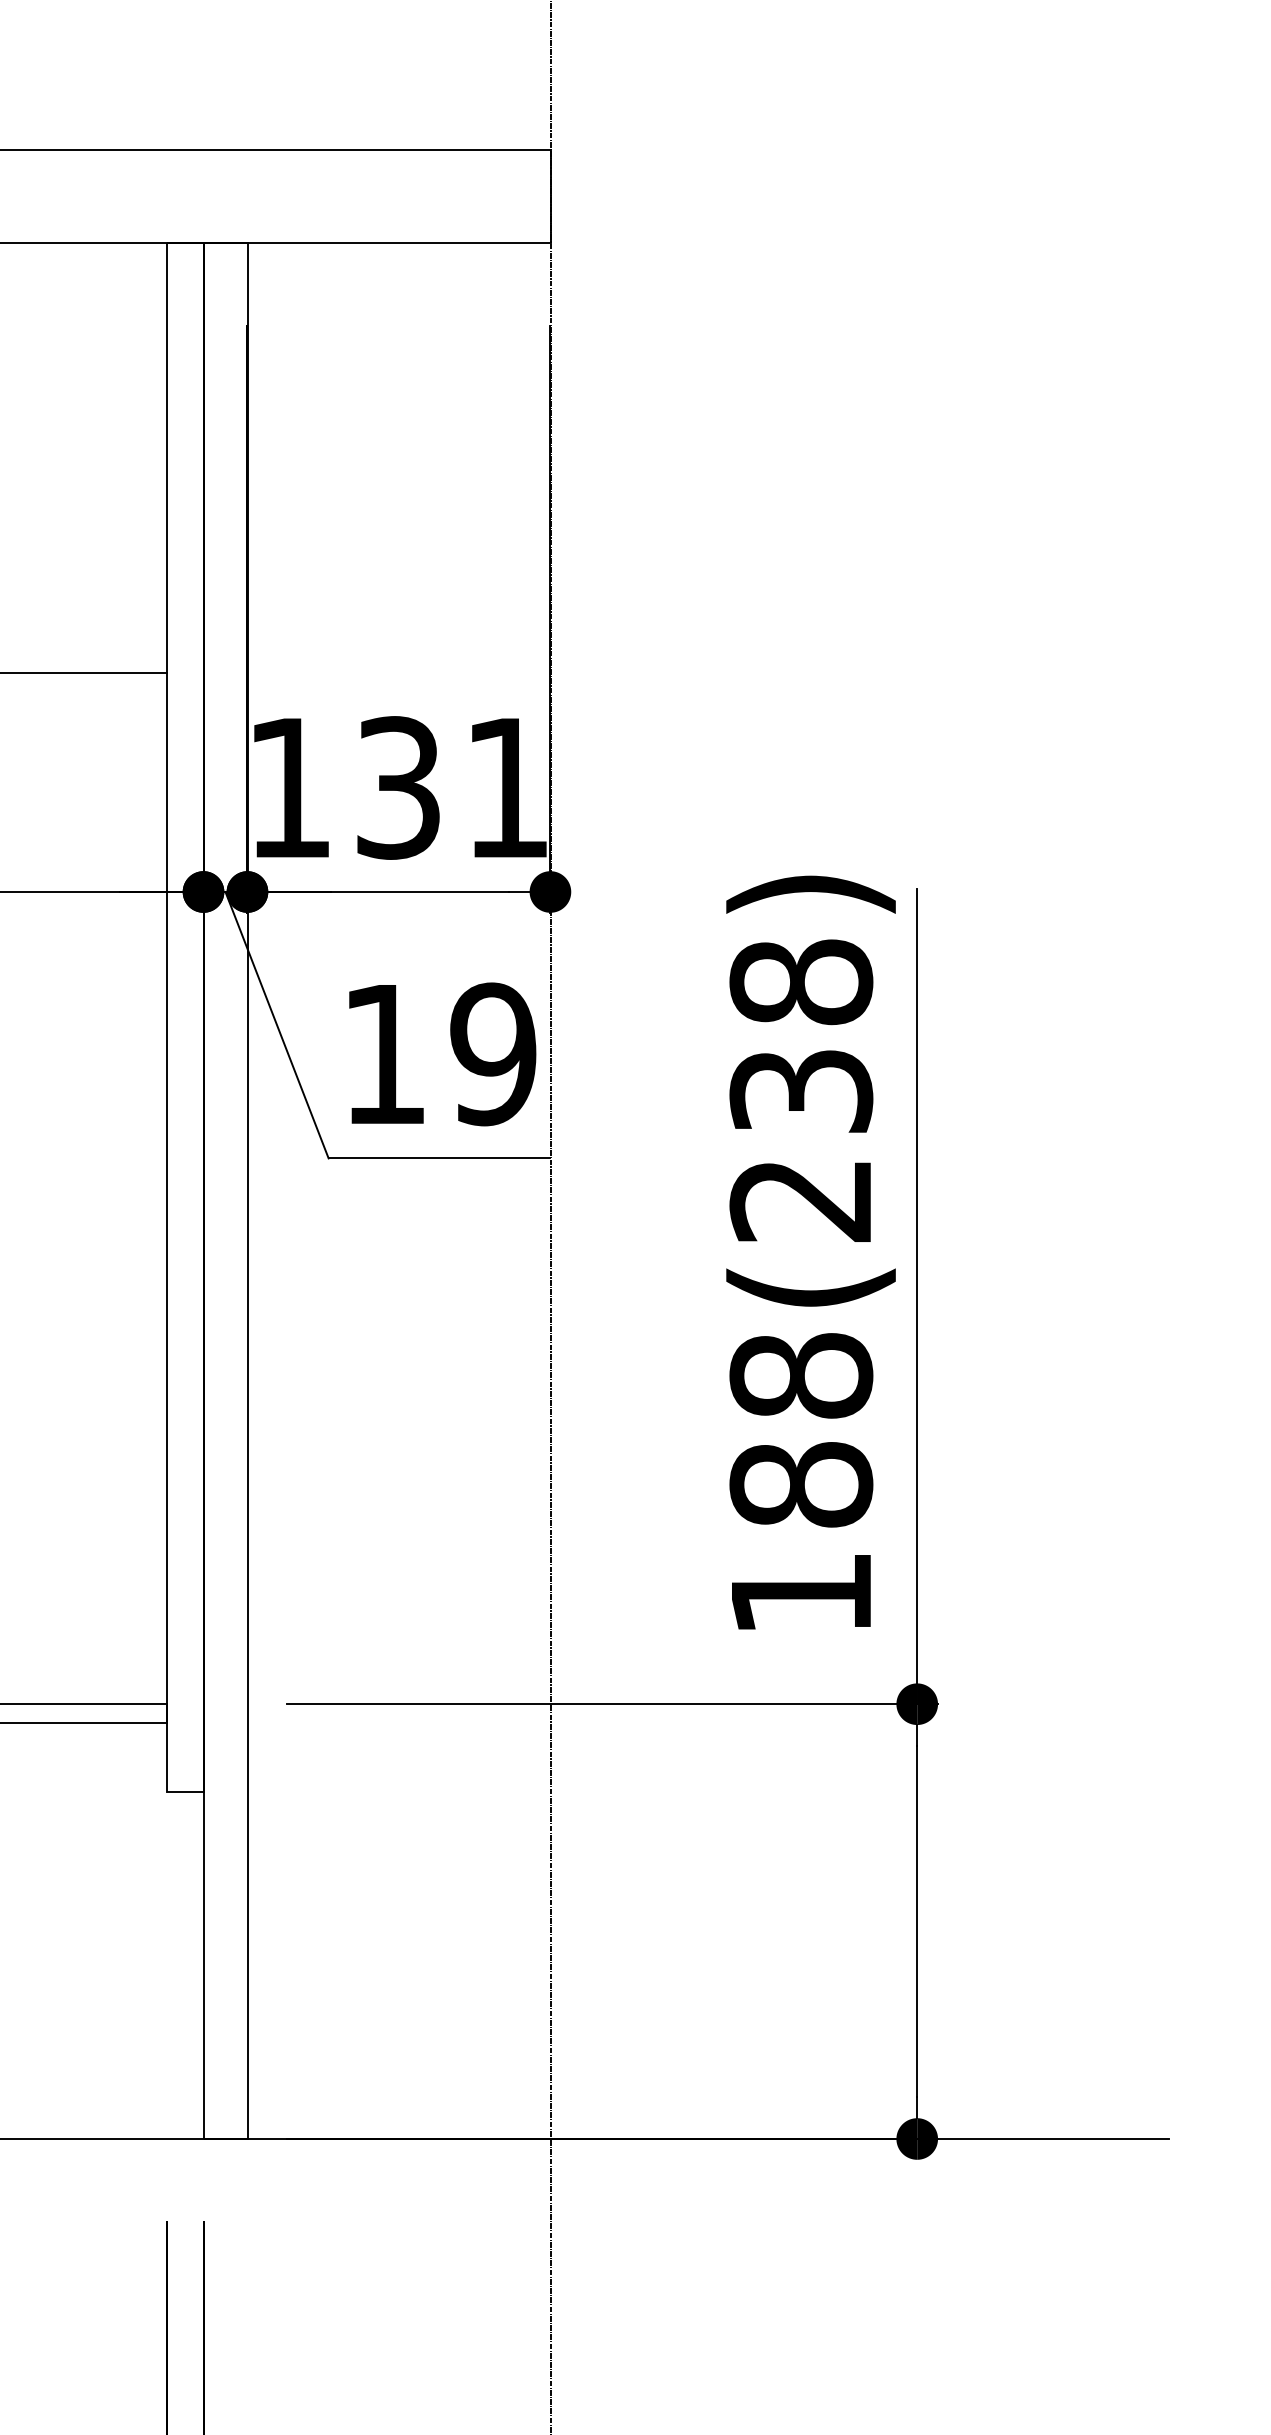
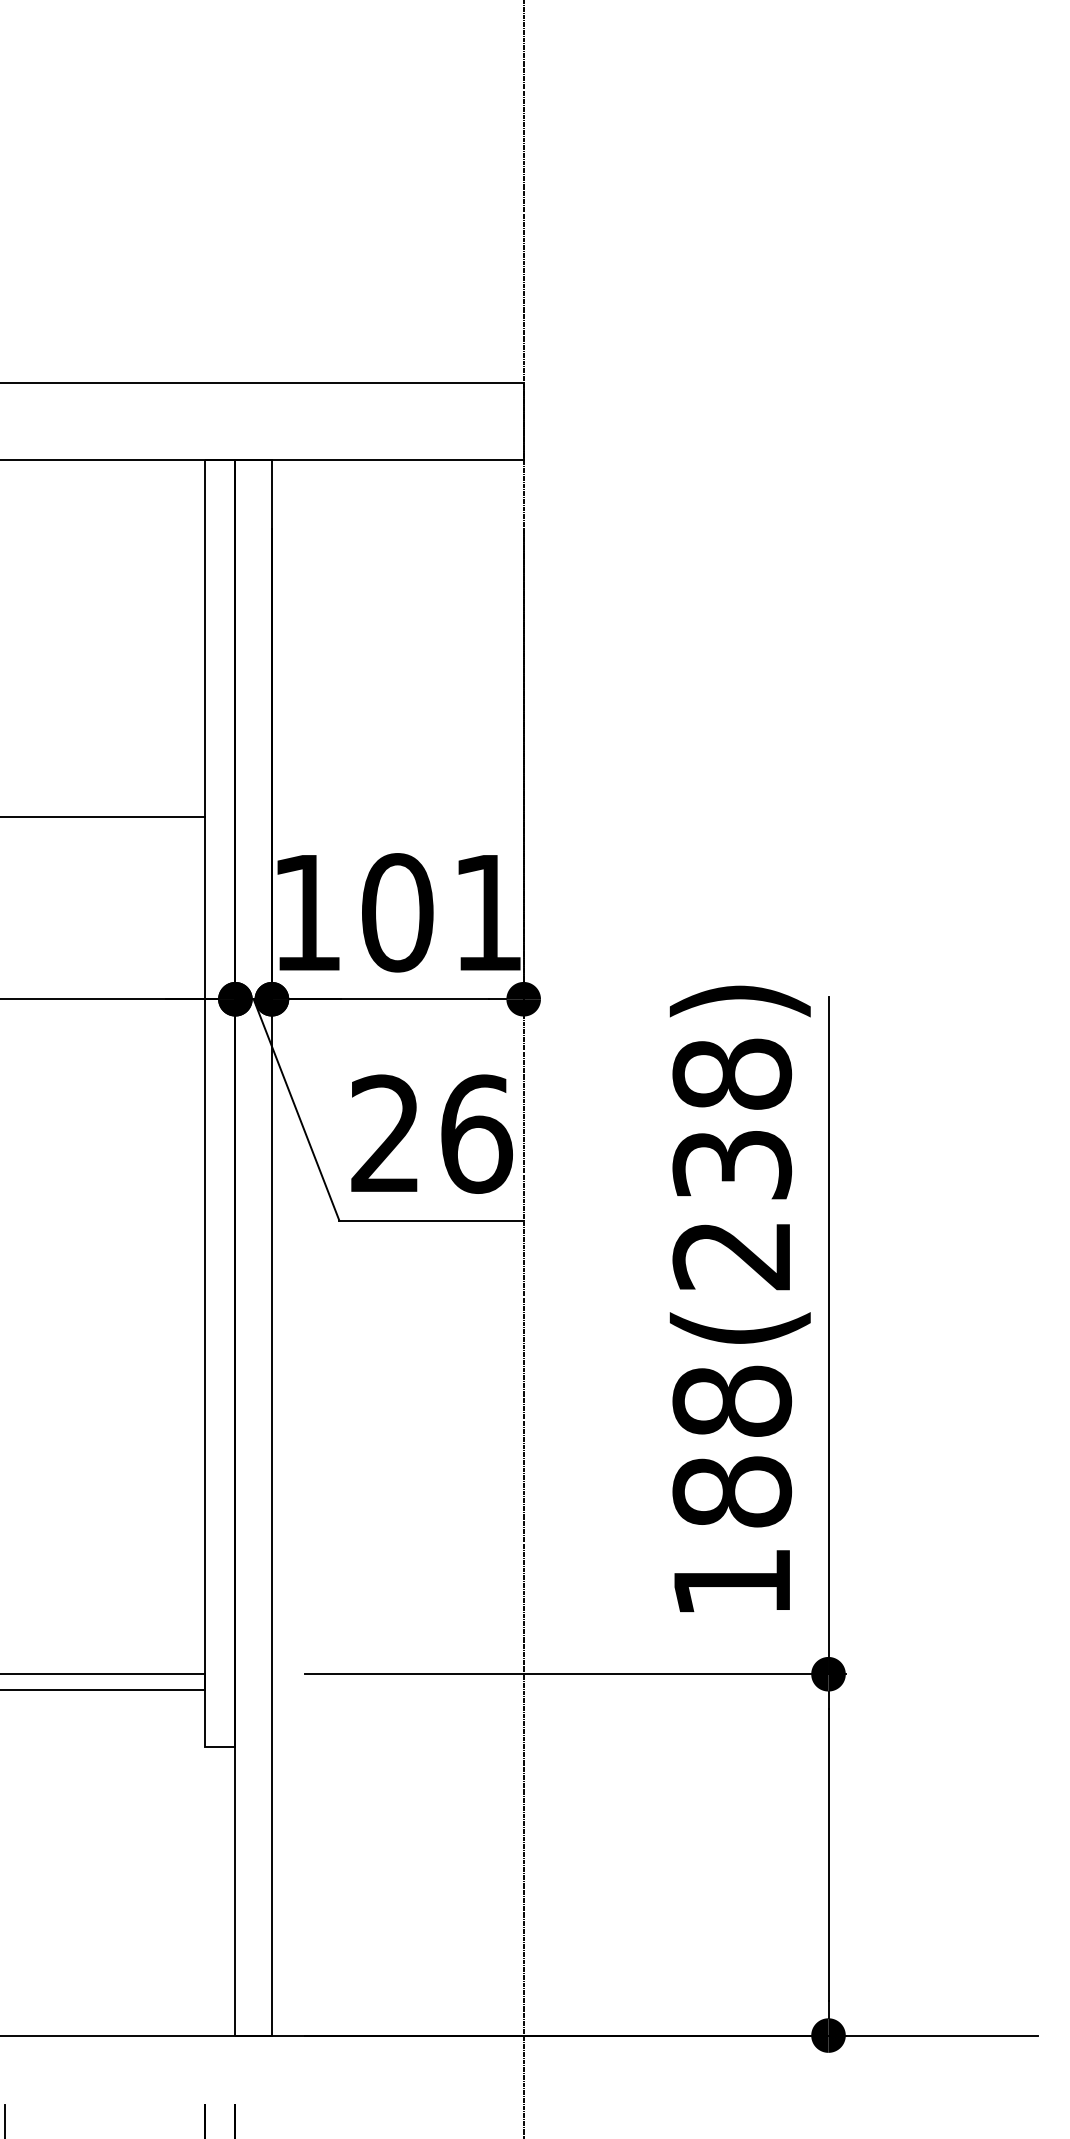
text: (398, 787) -> (397, 912), 131 -> 101
text: (439, 1053) -> (431, 1133), 19 -> 26

